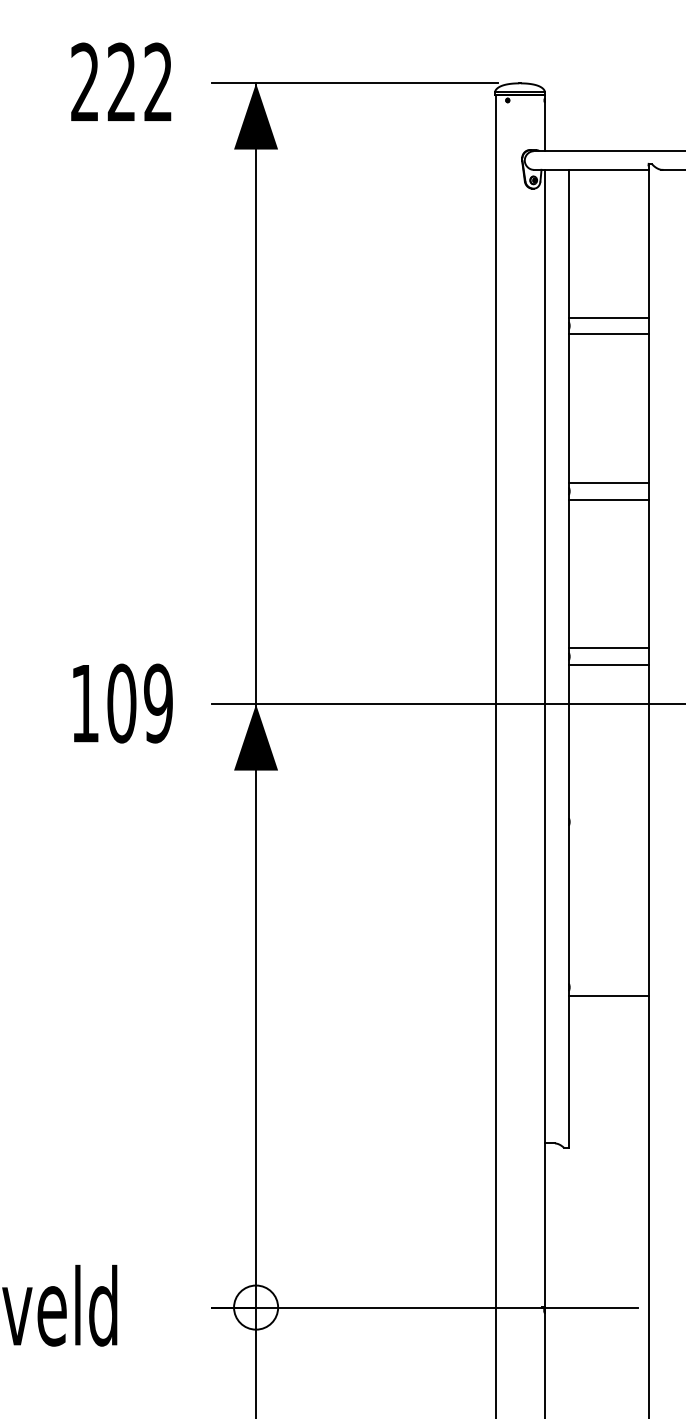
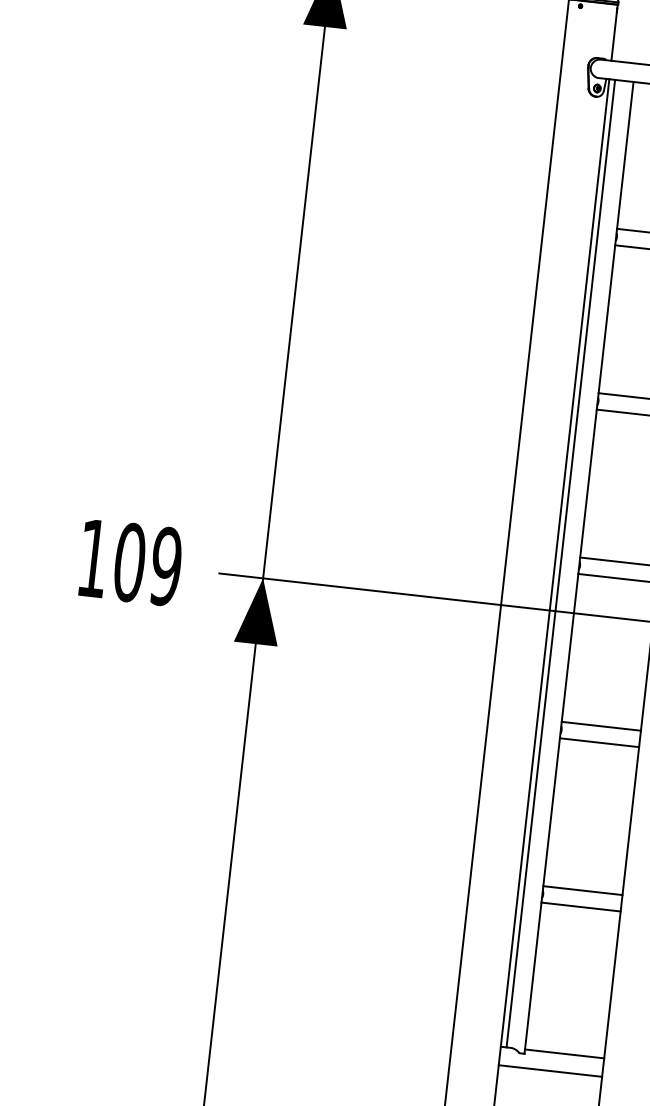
line: (550, 656) -> (561, 563), added
line: (608, 813) -> (601, 726), added
line: (608, 830) -> (599, 742), added
line: (608, 979) -> (582, 891), added
line: (608, 1143) -> (564, 1053), added
line: (596, 1161) -> (550, 1070), added

